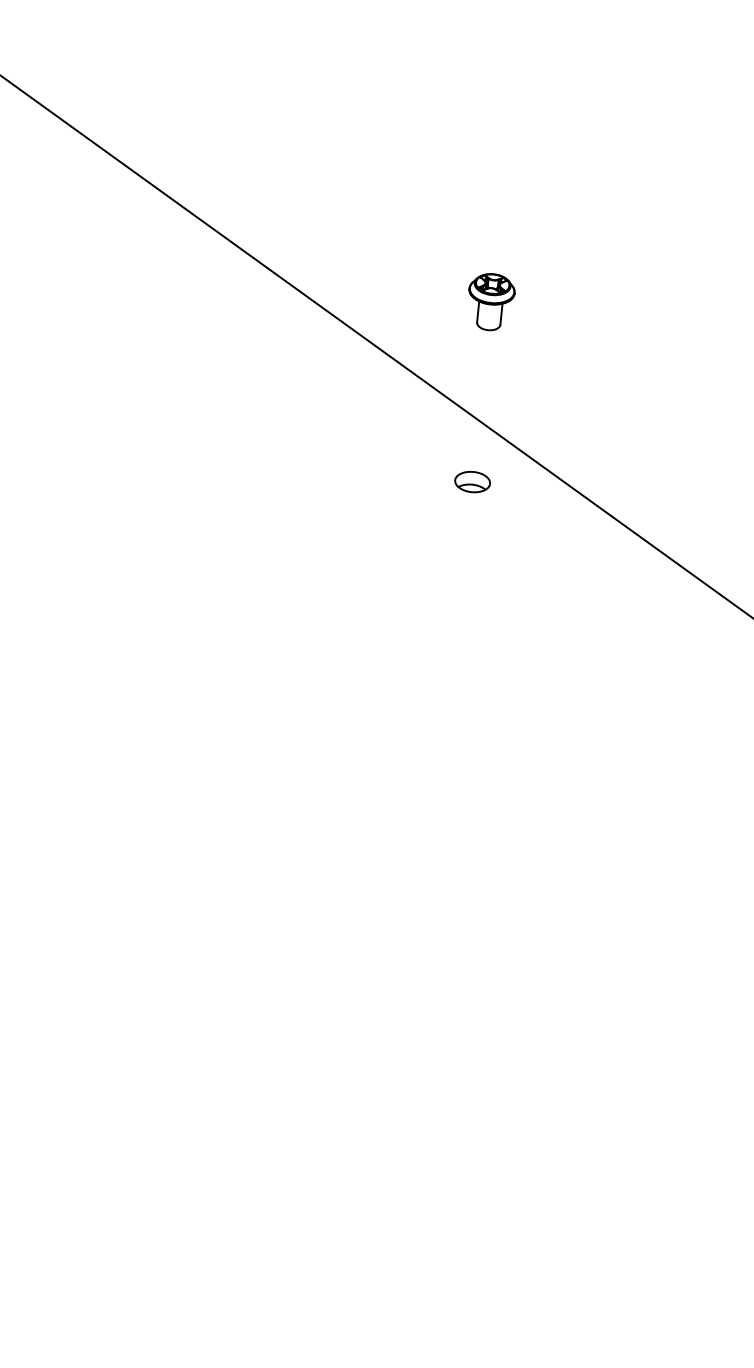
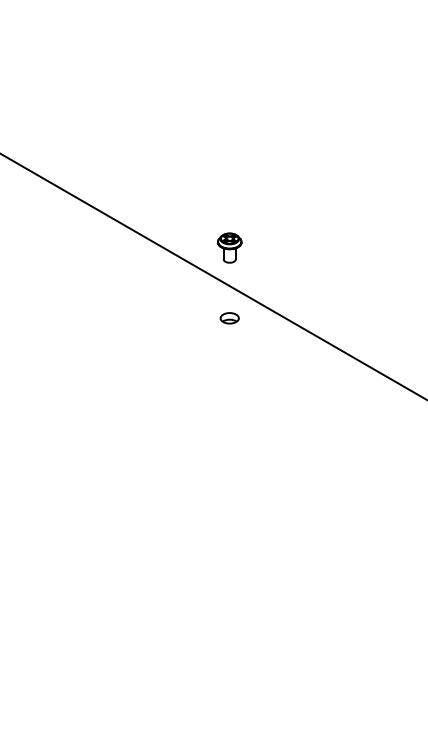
part: (490, 300) -> (229, 247), moved

